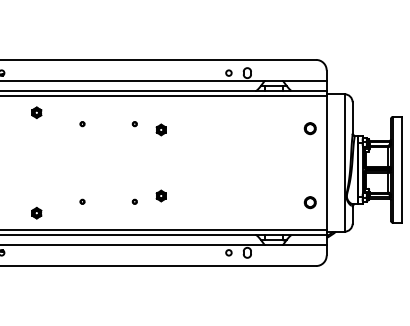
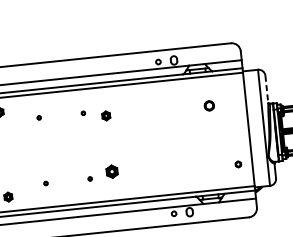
line: (352, 118) -> (266, 89), solid -> dashed
part: (309, 128) -> (208, 105), moved
part: (160, 195) -> (111, 171), size x1.4
part: (309, 202) -> (237, 164), size x0.6

